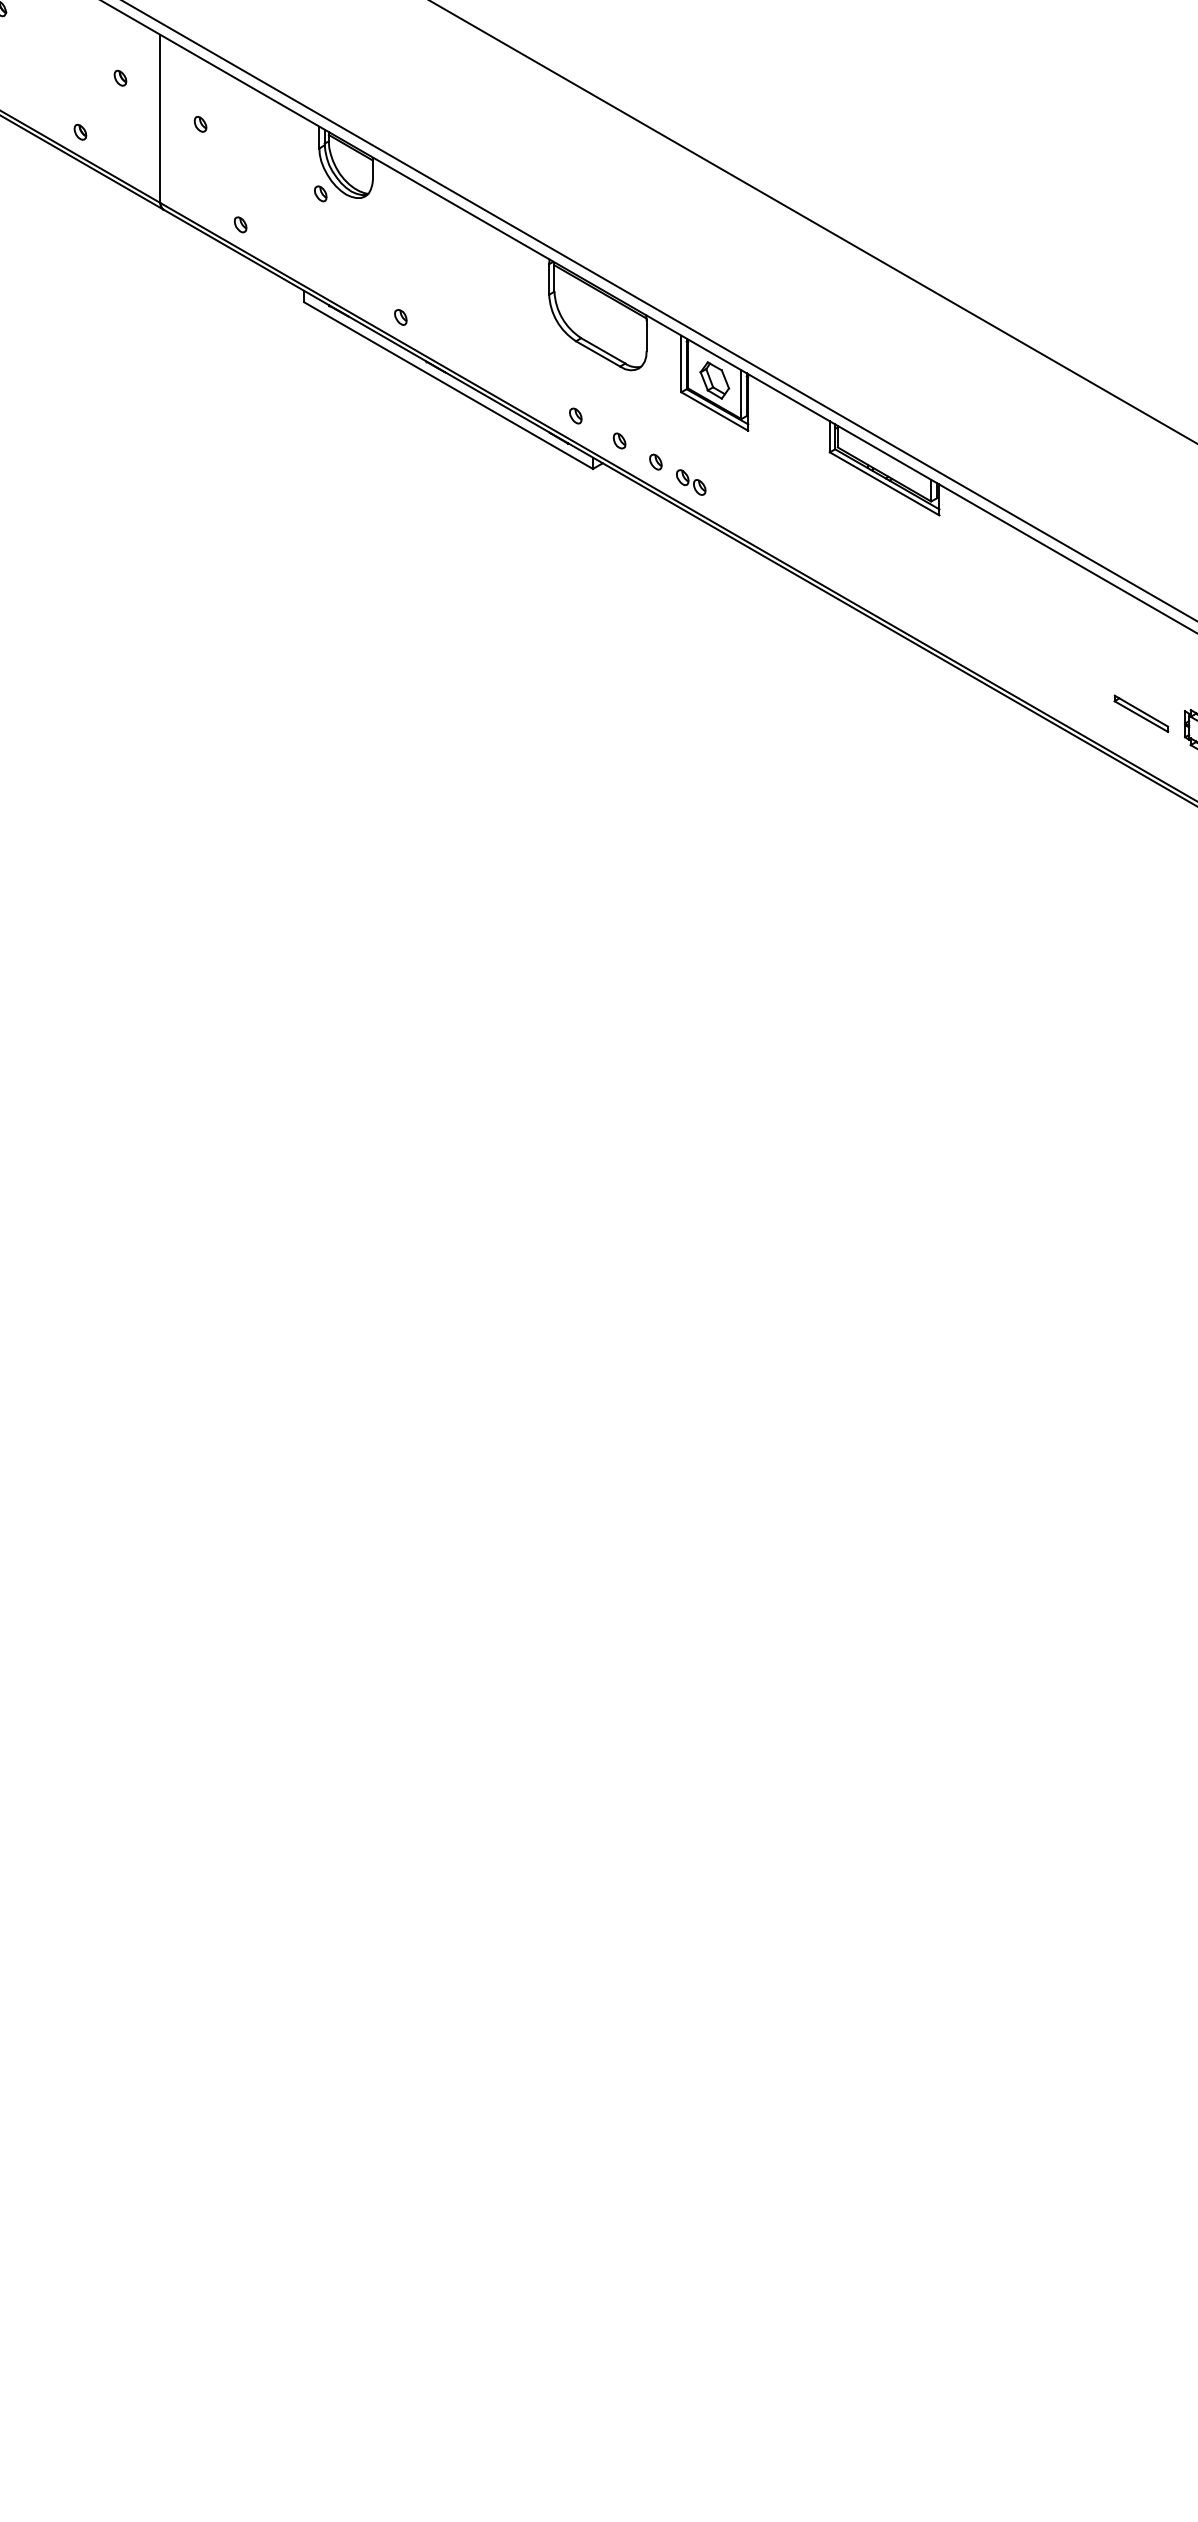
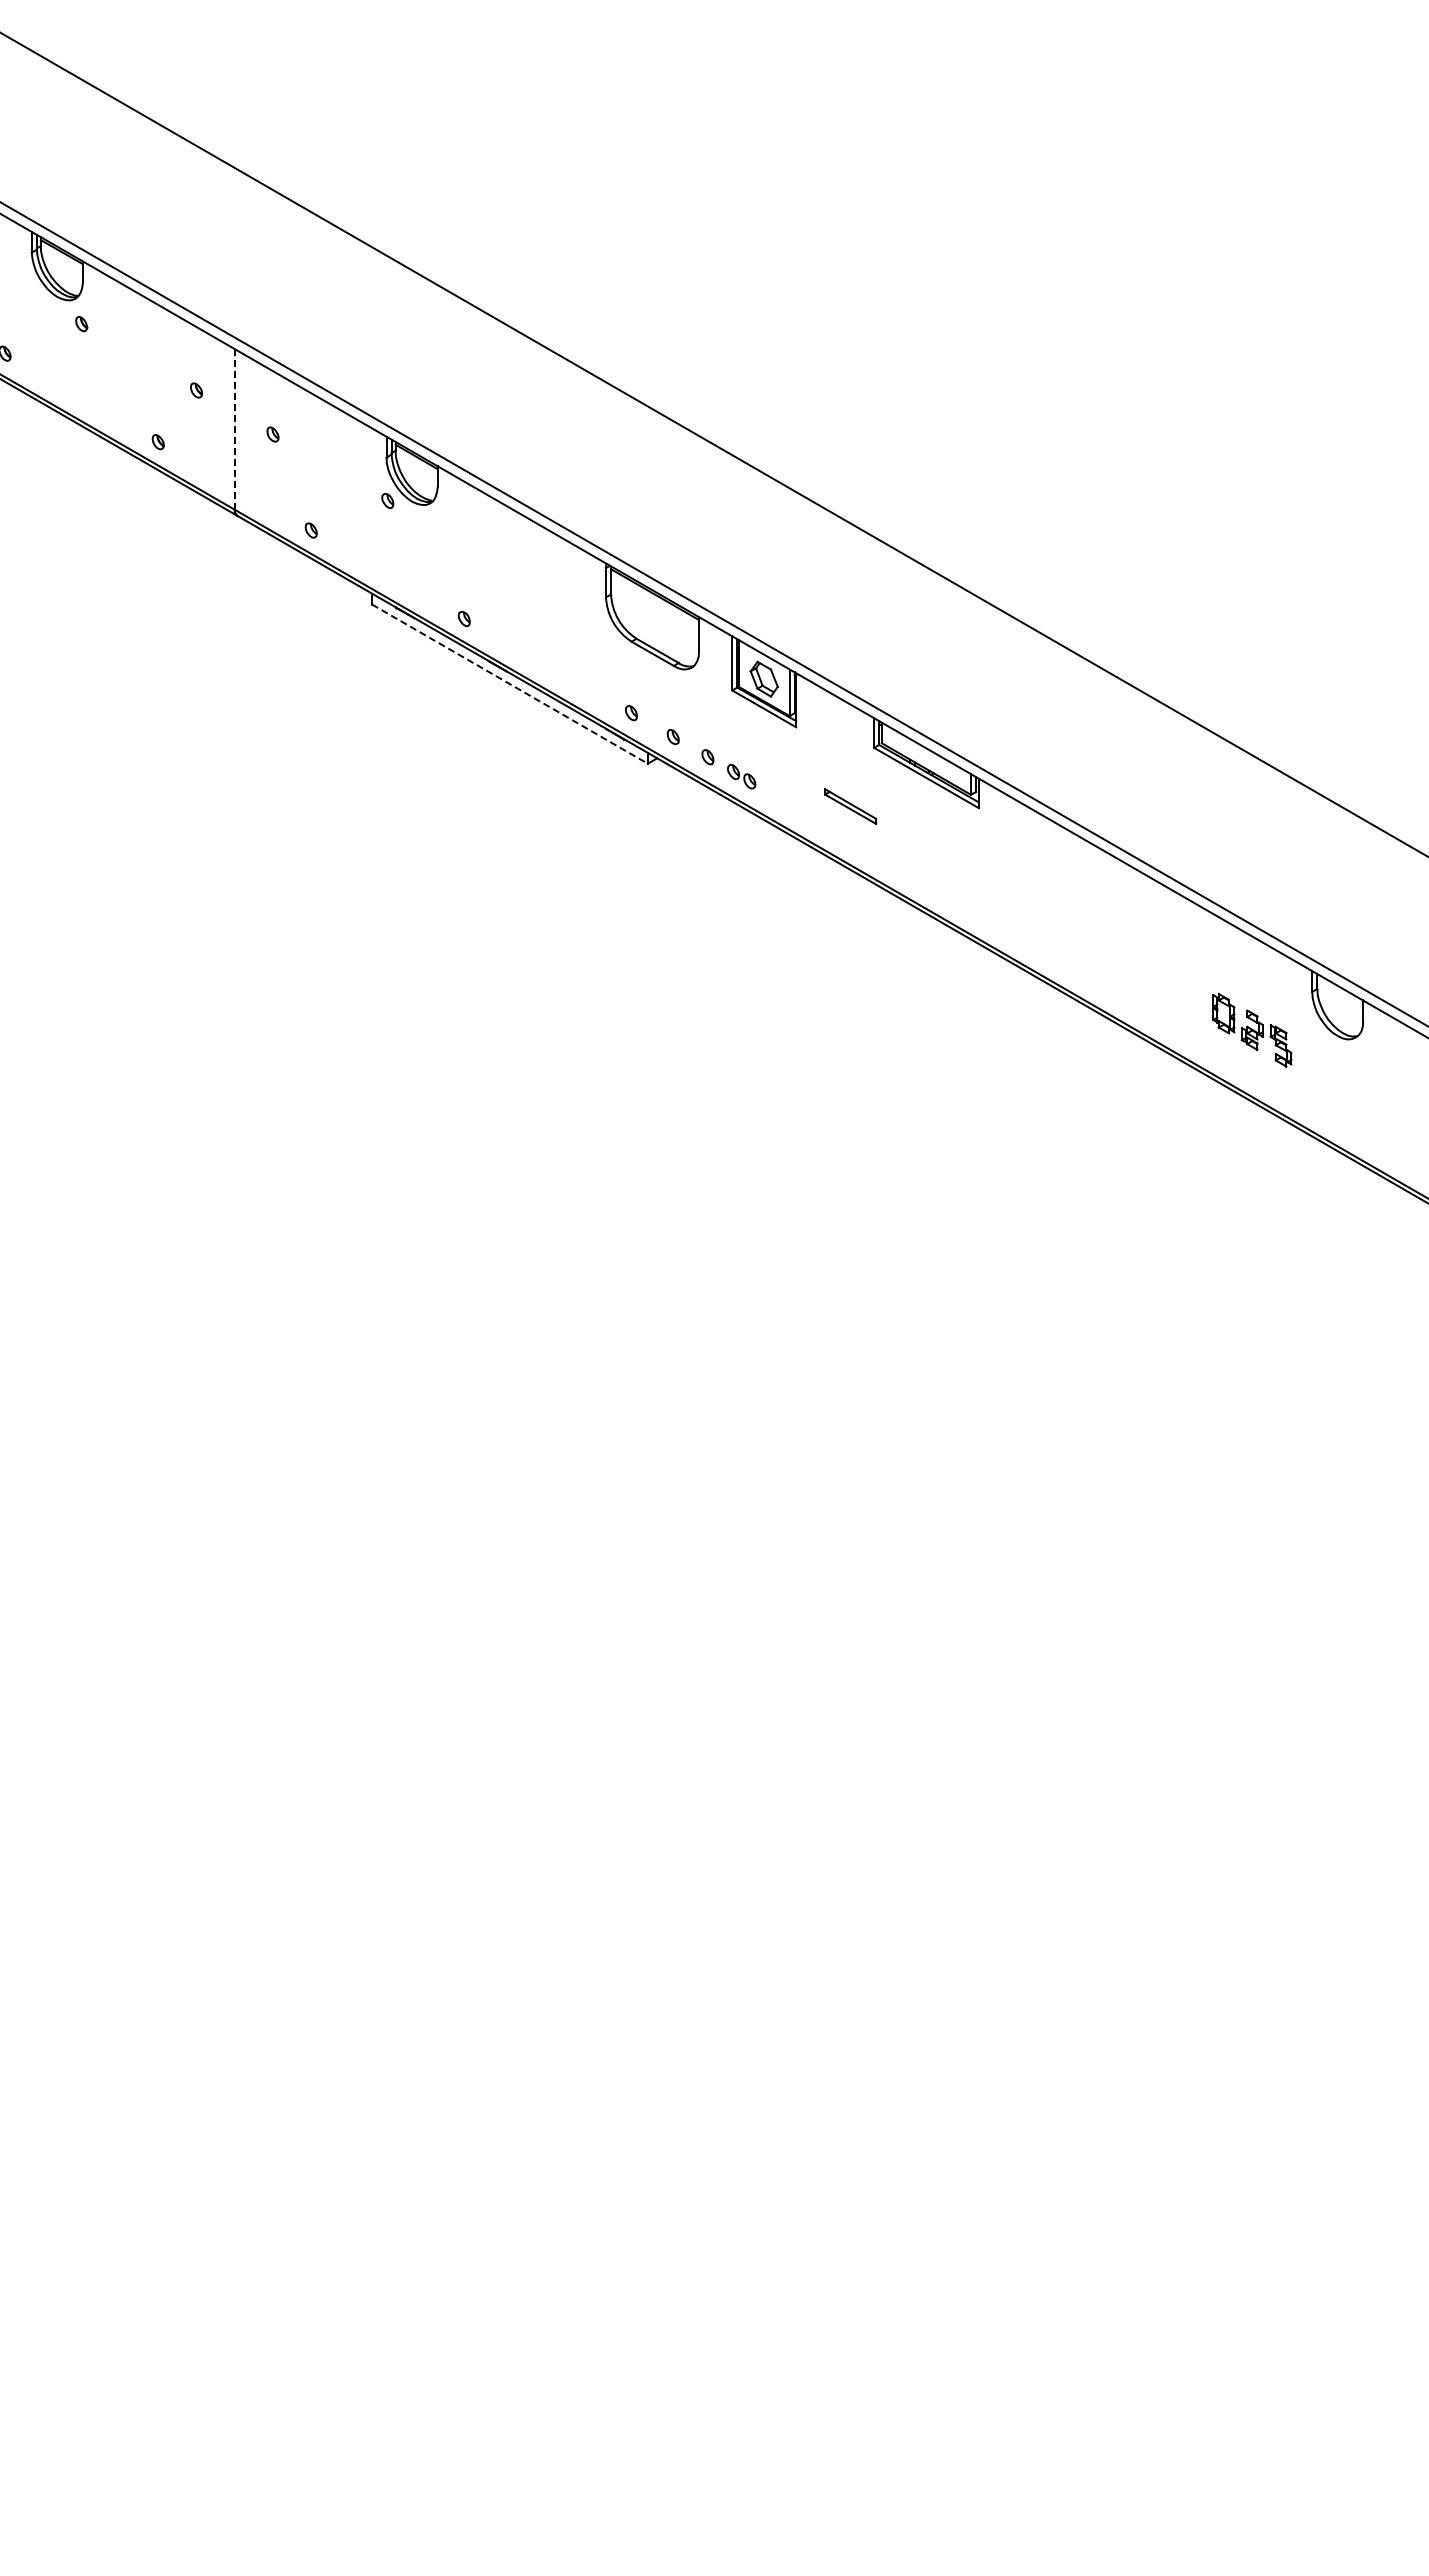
line: (160, 118) -> (234, 428), solid -> dashed
line: (449, 386) -> (510, 684), solid -> dashed
part: (1141, 713) -> (850, 806), moved

